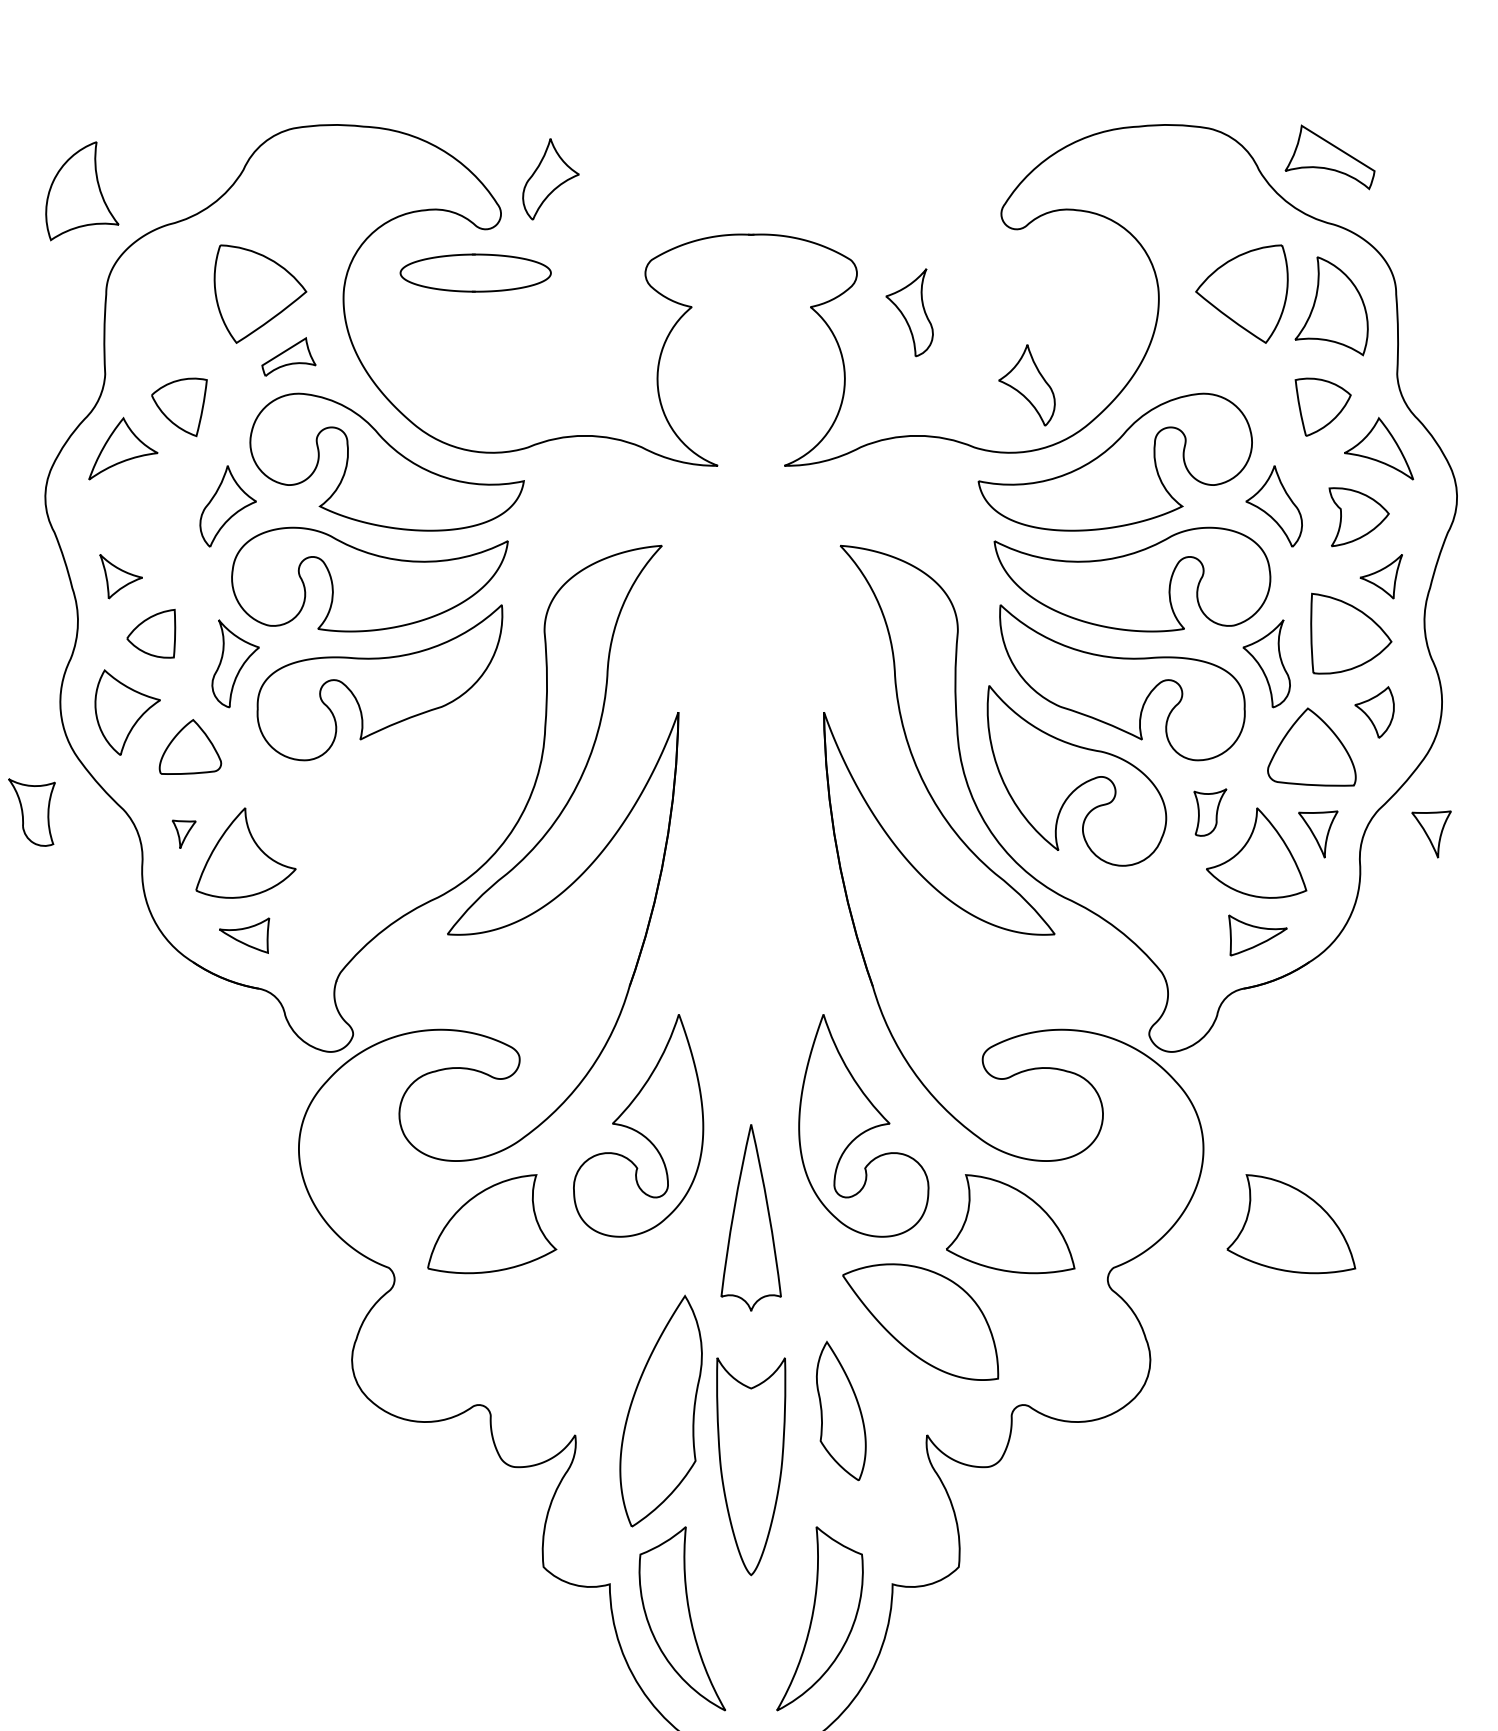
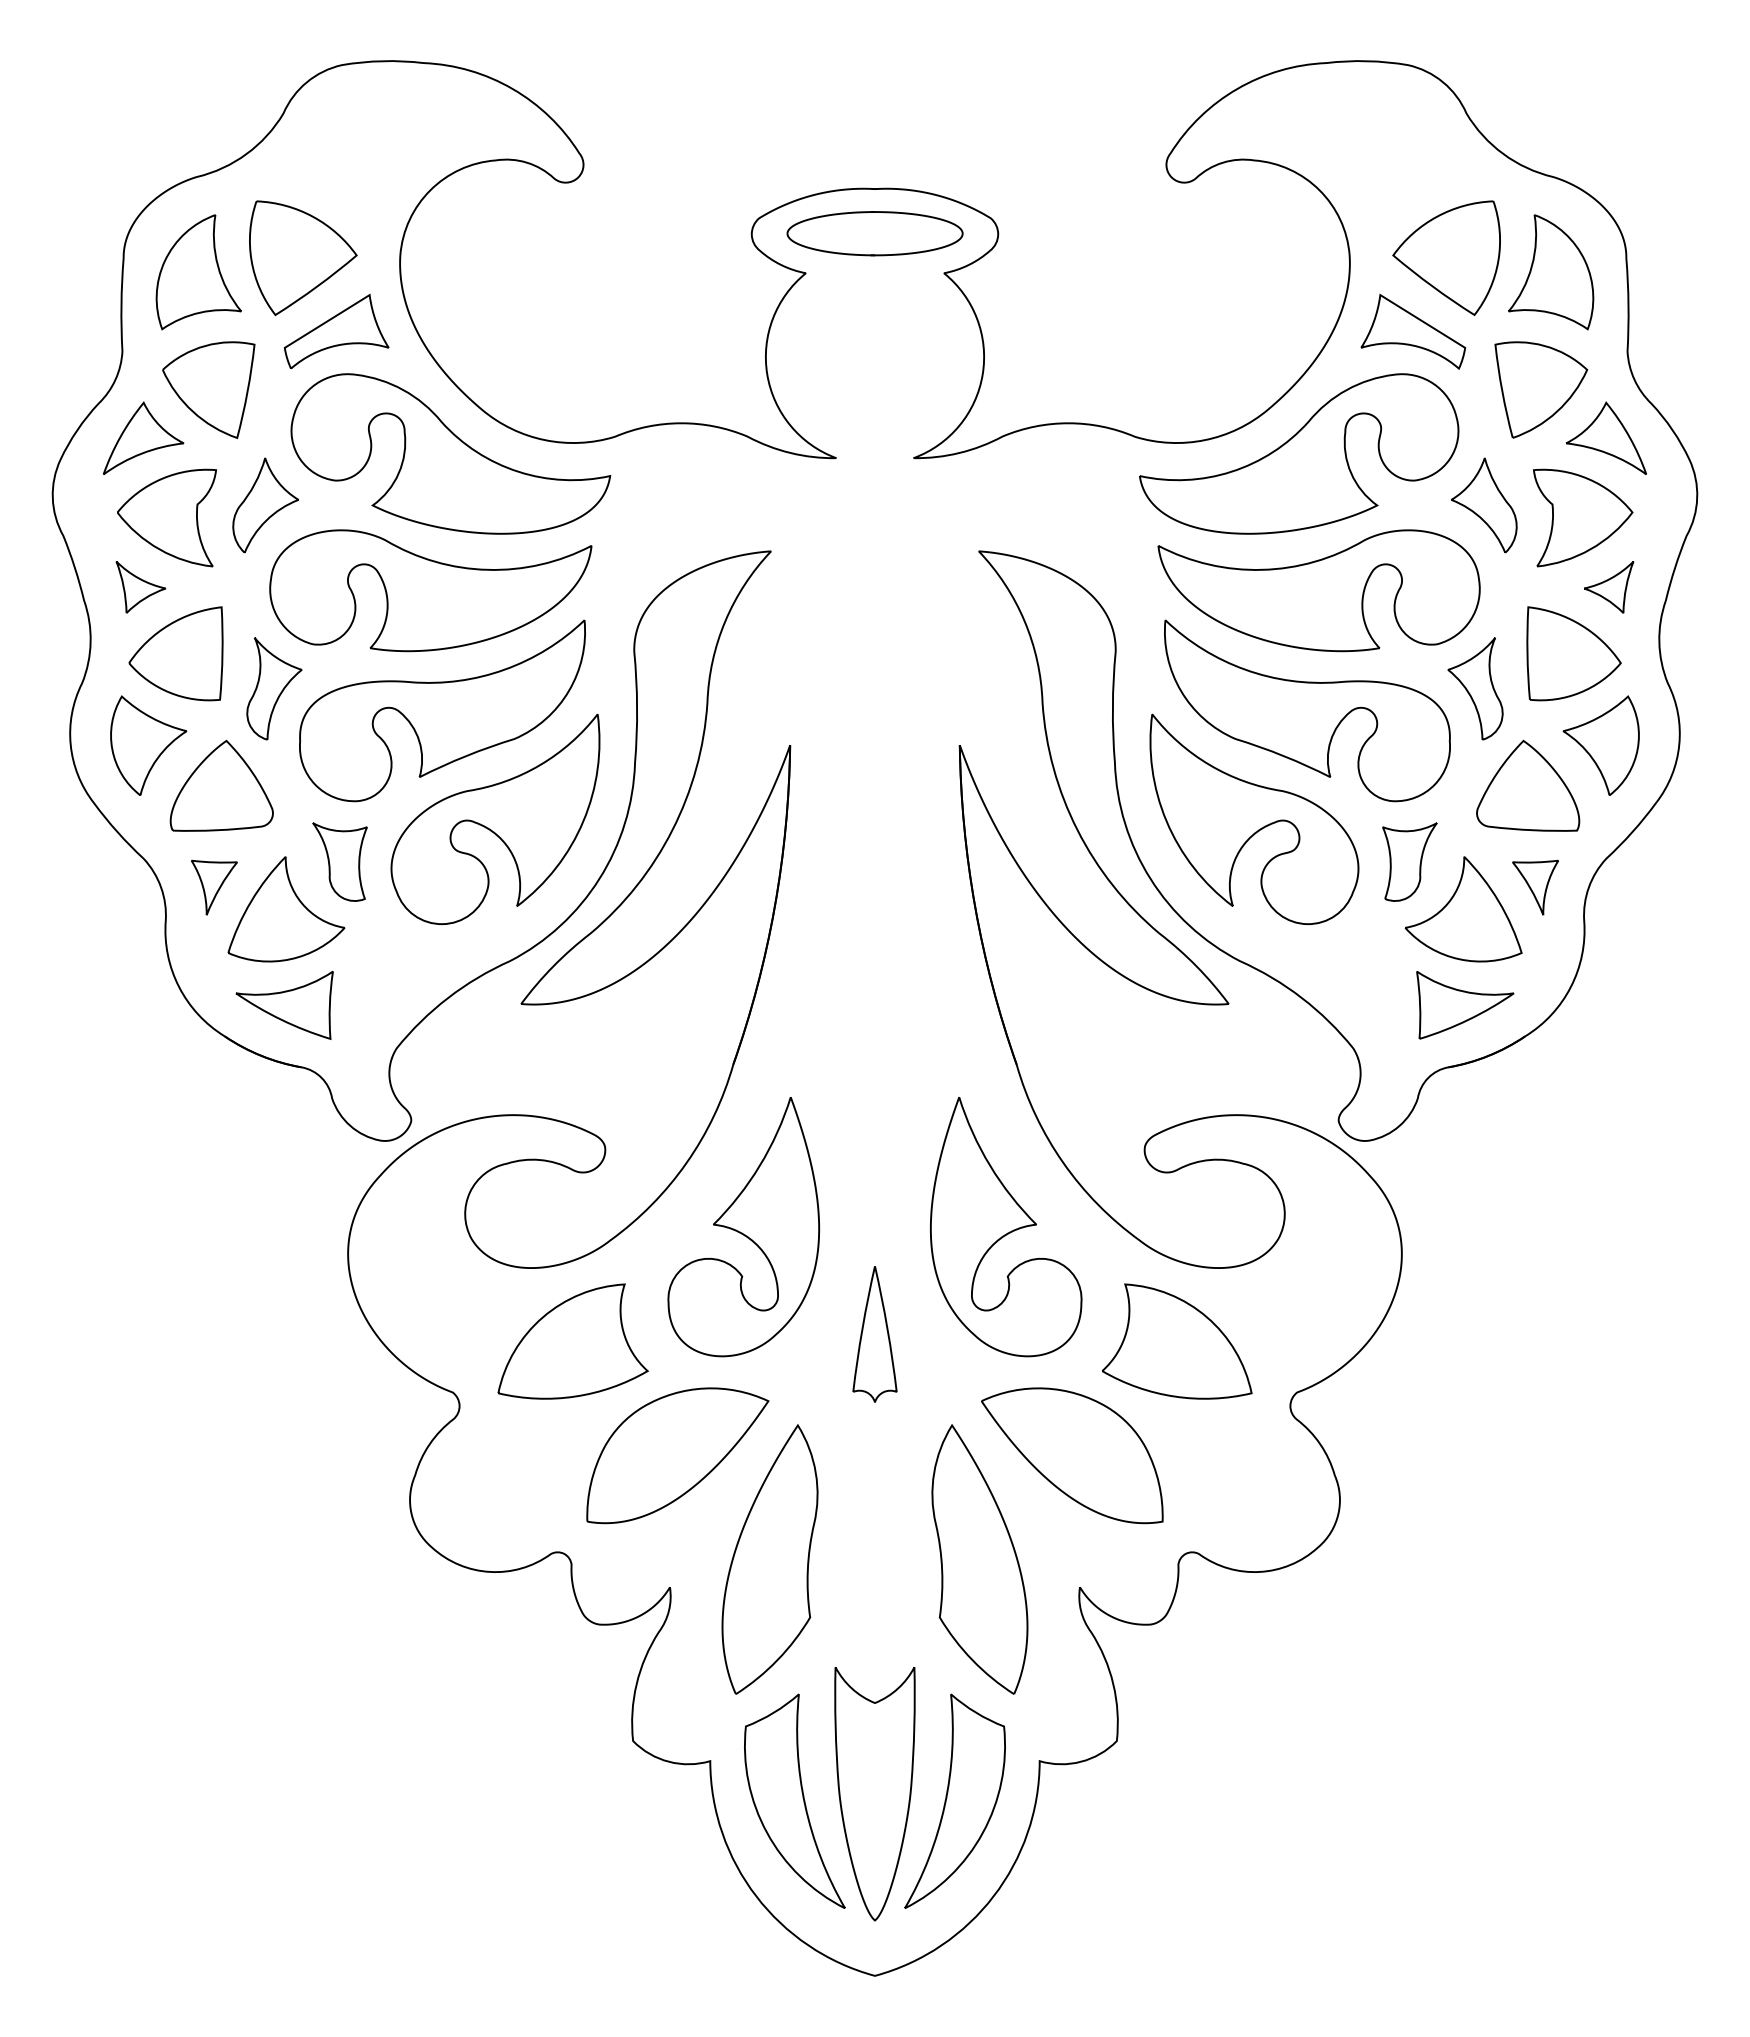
part: (1330, 157) -> (1413, 331), moved
part: (550, 179) -> (641, 124), removed
part: (82, 191) -> (198, 272), moved
part: (475, 272) -> (874, 233), moved
part: (909, 312) -> (1059, 279), removed
part: (288, 357) -> (336, 331), size x1.67
part: (1027, 385) -> (1196, 364), removed
part: (179, 406) -> (208, 389), size x1.43
part: (1323, 406) -> (1541, 389), size x1.43
part: (143, 516) -> (166, 517), added
part: (1359, 516) -> (1583, 517), size x1.43
part: (150, 633) -> (175, 653), size x1.67
part: (1374, 712) -> (1600, 745), size x1.67
part: (190, 746) -> (221, 785), size x1.43
part: (425, 775) -> (495, 818), added
part: (31, 812) -> (339, 861), moved
part: (1210, 812) -> (1409, 861), size x1.43
part: (184, 834) -> (214, 887), size x1.67
part: (1431, 834) -> (1667, 887), removed
part: (244, 935) -> (284, 1005), size x1.67
part: (1258, 935) -> (1465, 1005), size x1.43
part: (750, 1218) -> (874, 1334), size x0.62
part: (1291, 1224) -> (1504, 1341), removed
part: (581, 1321) -> (677, 1455), added
part: (840, 1411) -> (979, 1559), size x1.67
part: (750, 1466) -> (874, 1794), moved

